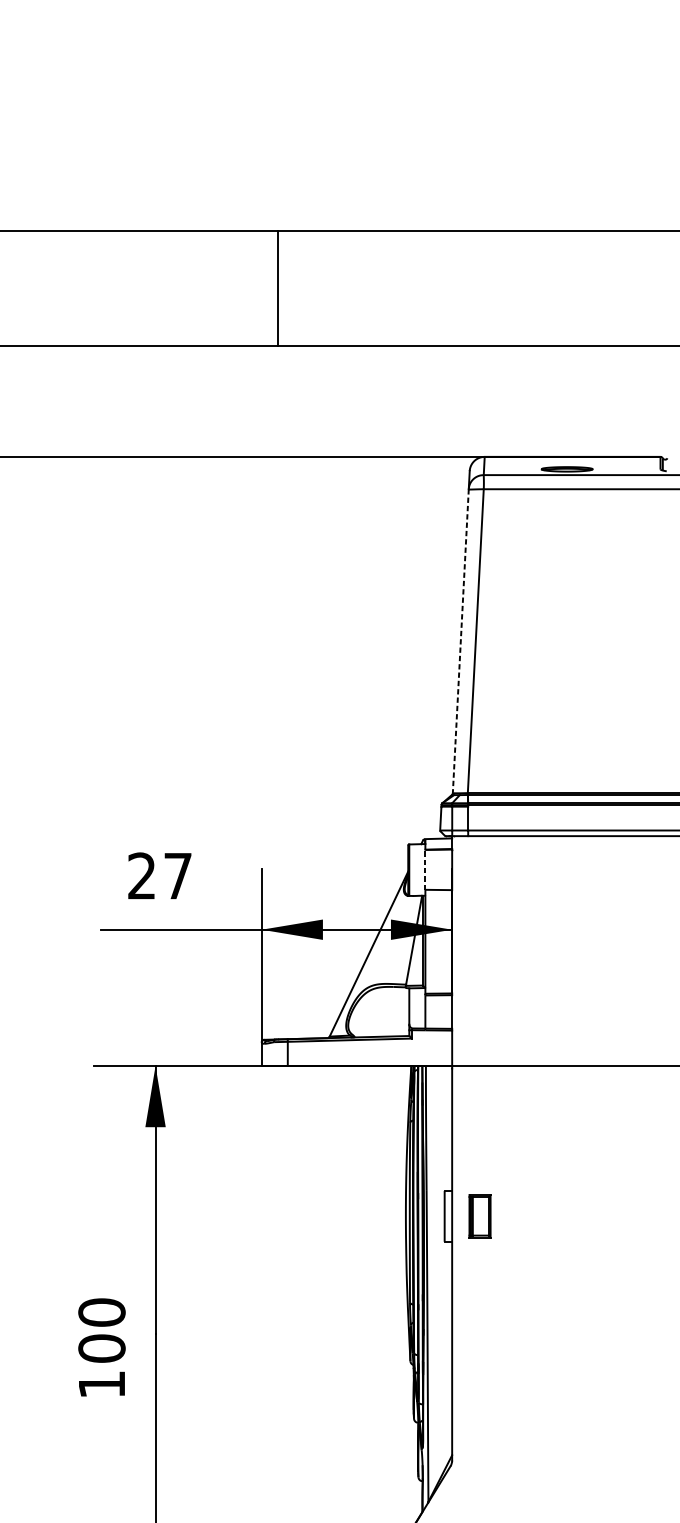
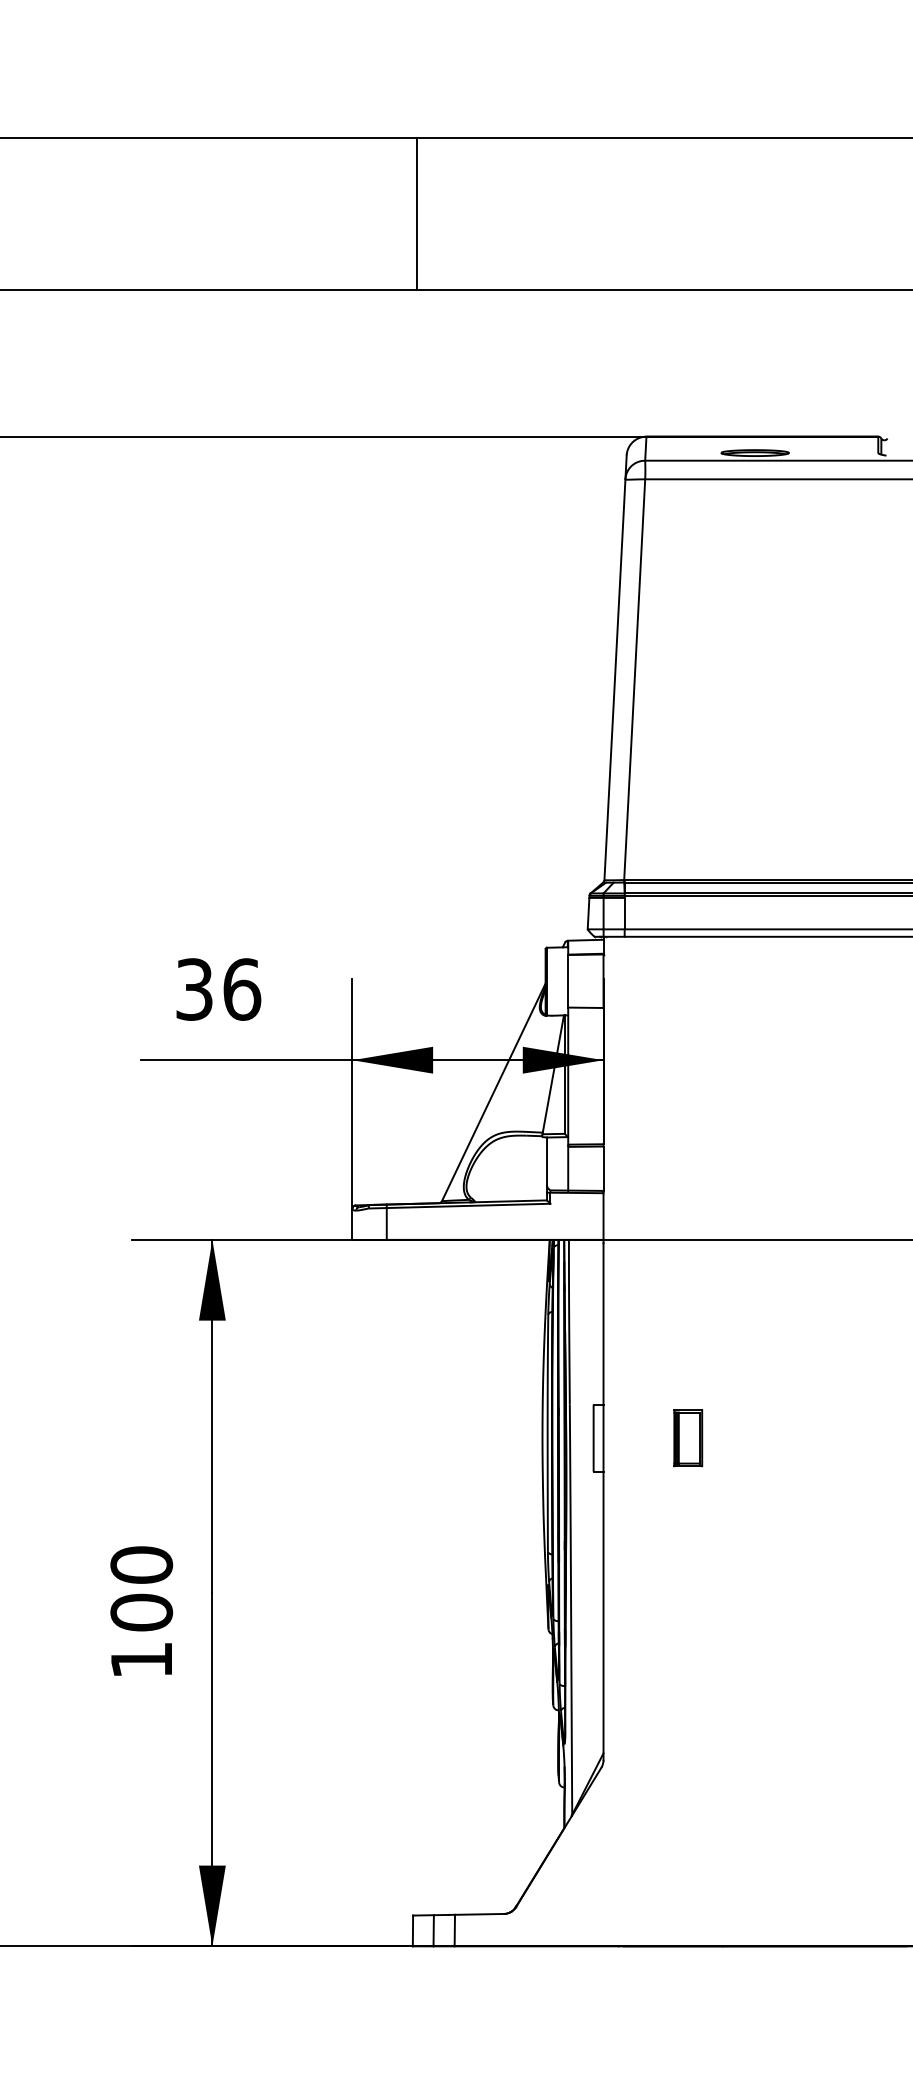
line: (277, 287) -> (416, 213), moved
line: (460, 641) -> (614, 679), dashed -> solid
line: (425, 870) -> (568, 981), dashed -> solid
text: (160, 876) -> (218, 989), 27 -> 36
part: (480, 1216) -> (688, 1438), moved

